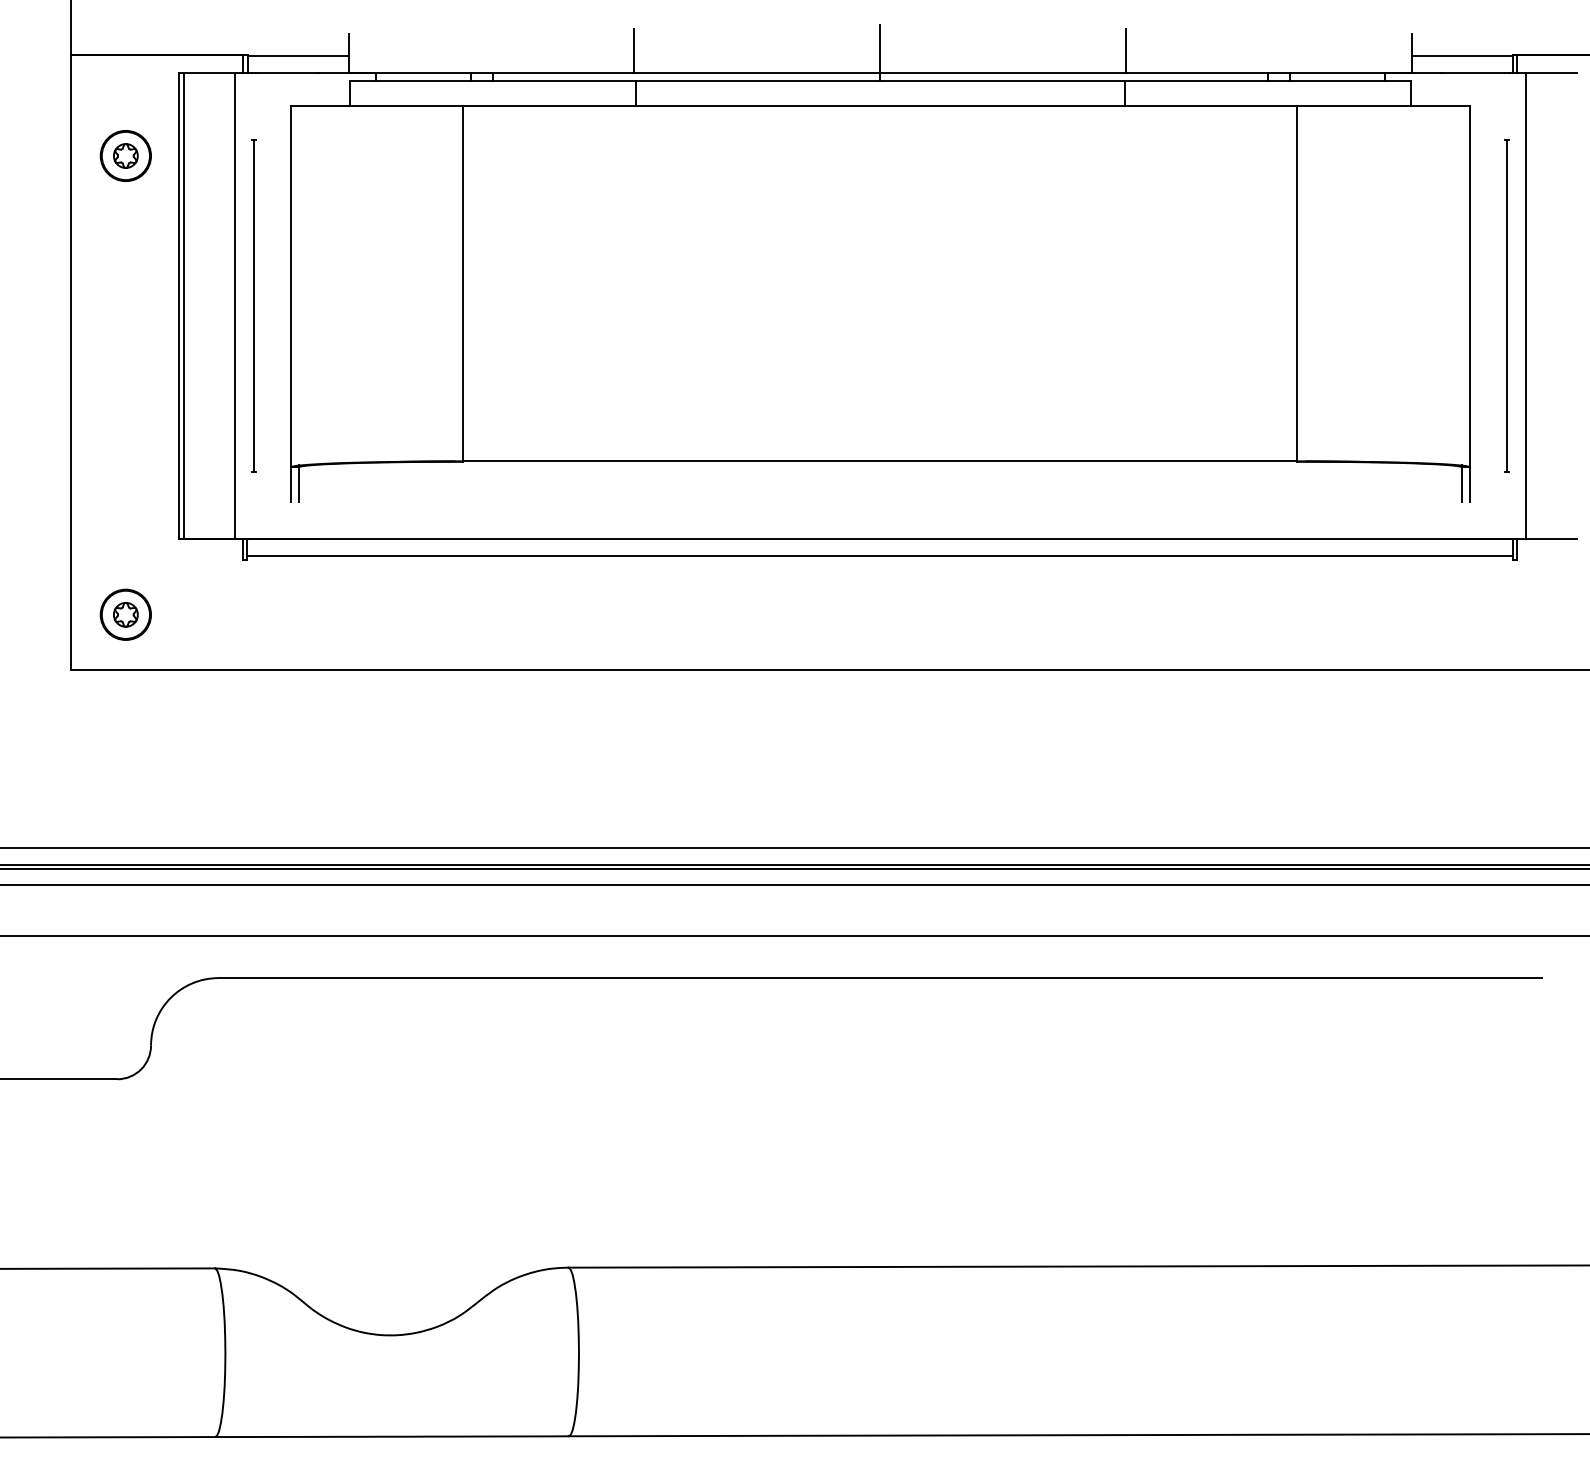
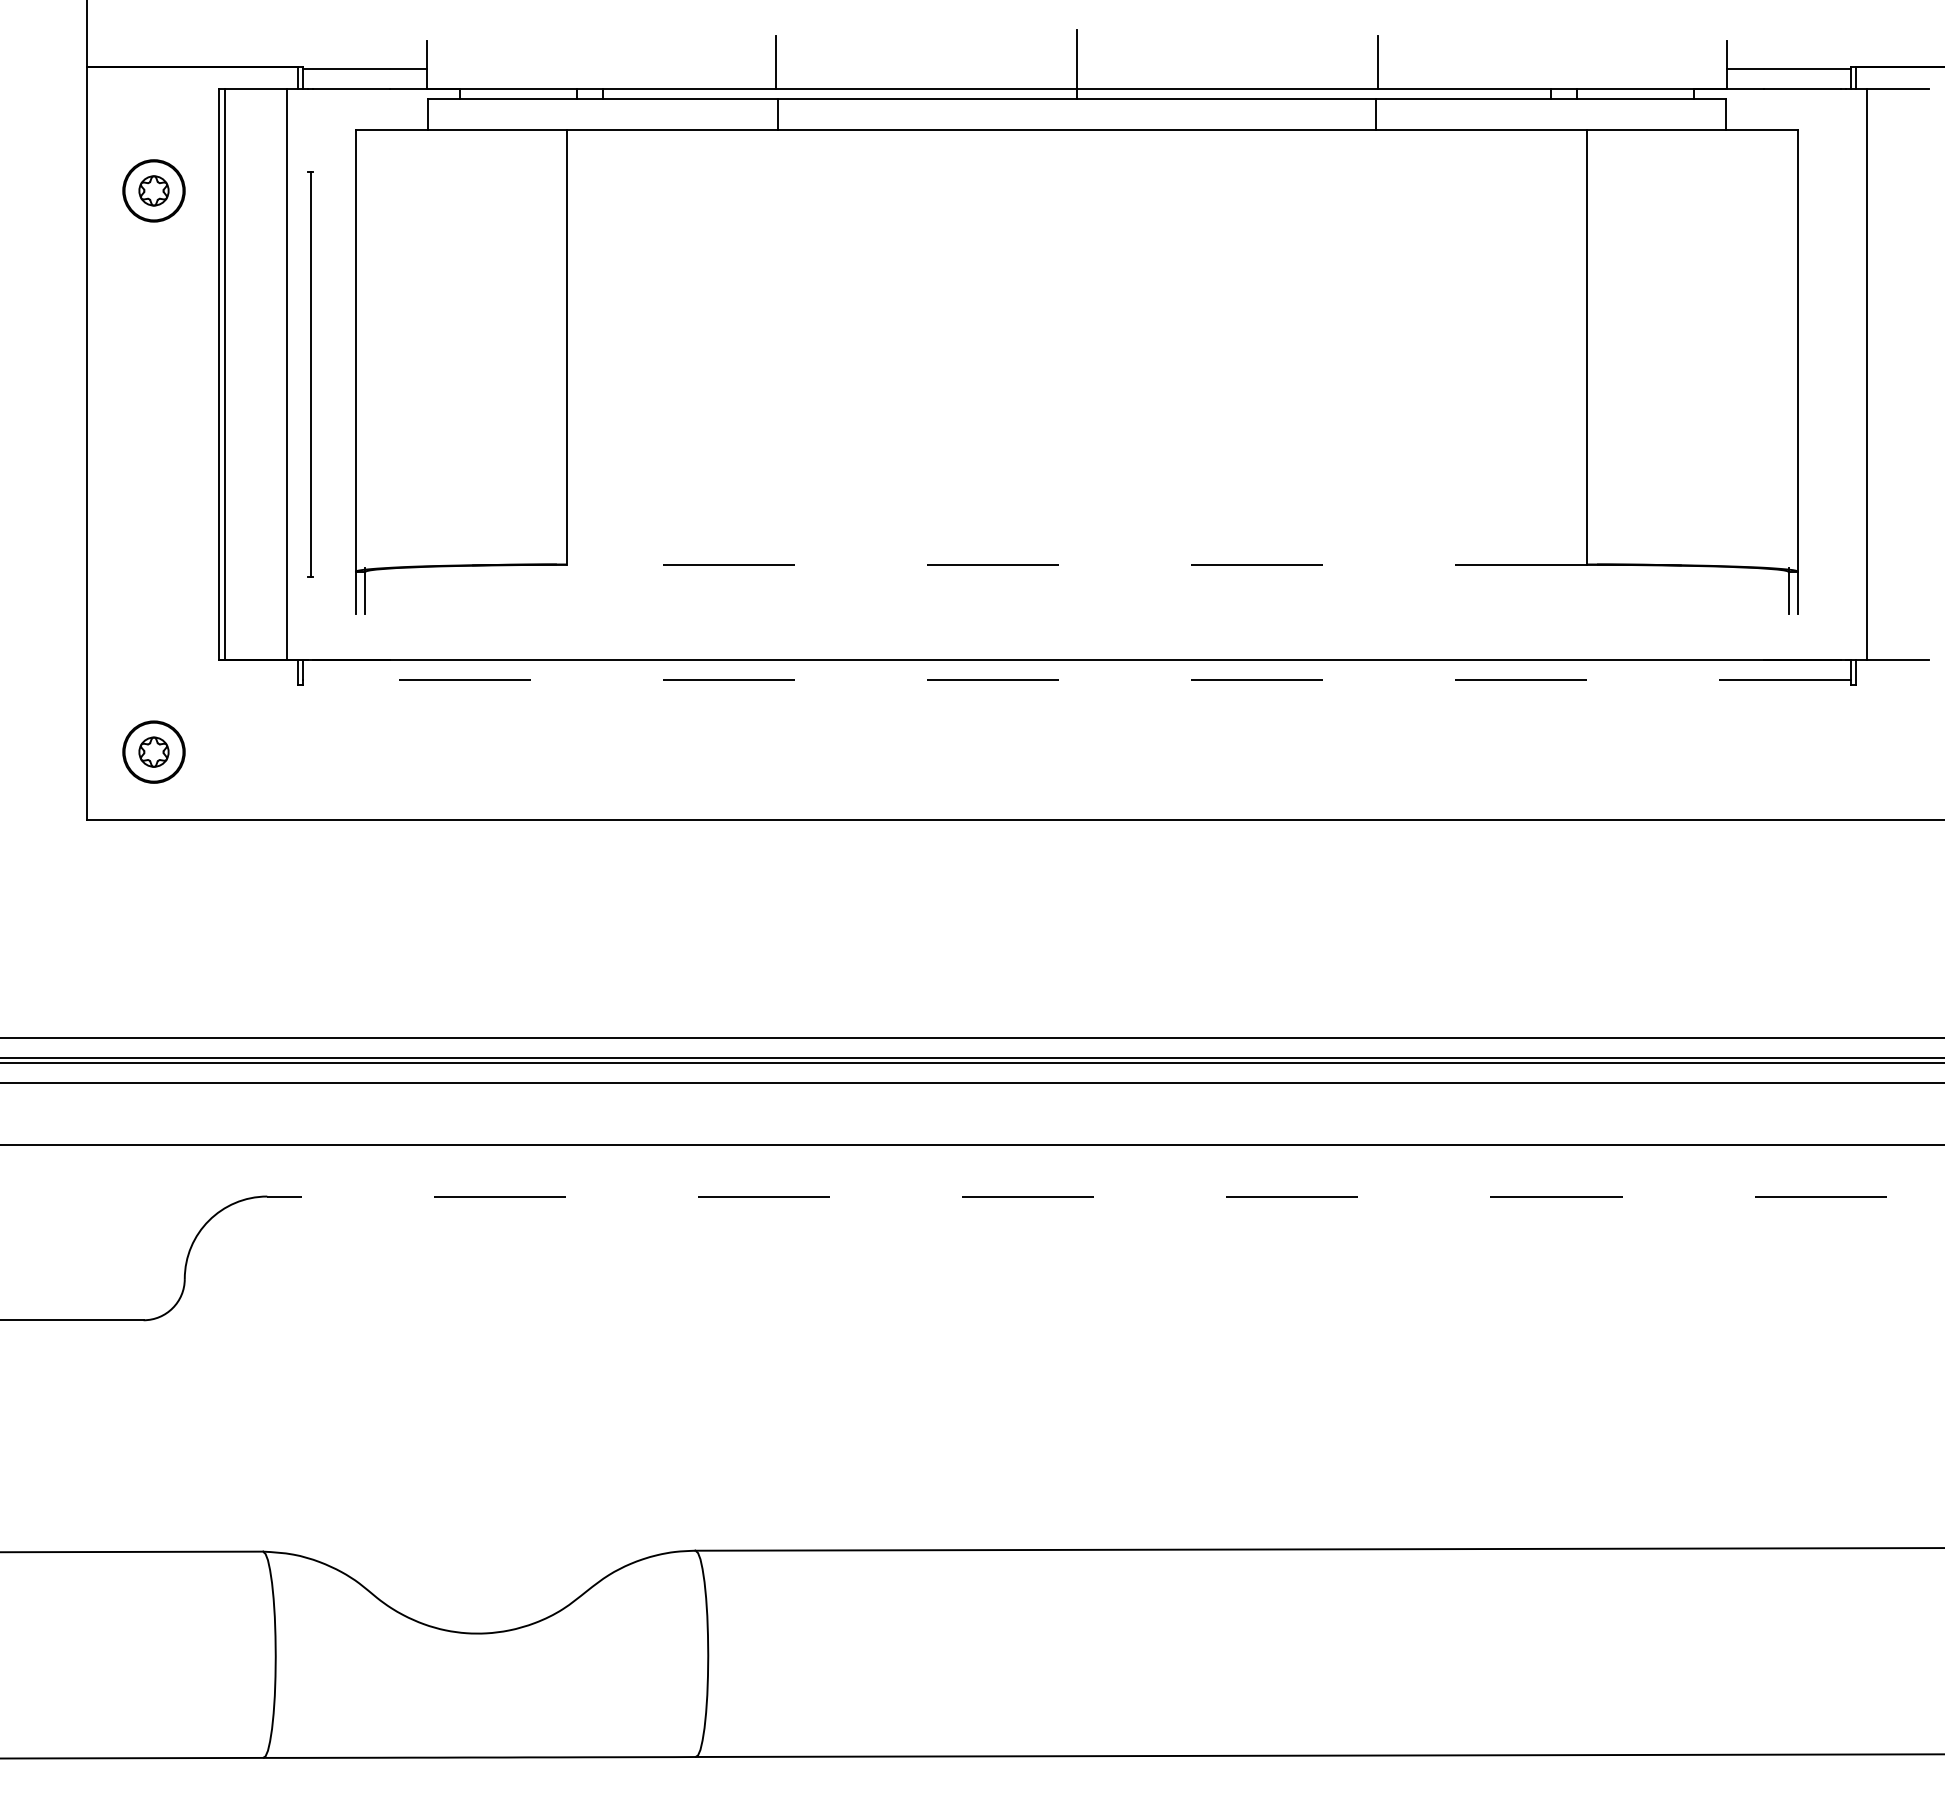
part: (1507, 306) -> (1843, 374), removed
line: (880, 461) -> (1076, 564), solid -> dashed
line: (880, 556) -> (1076, 680), solid -> dashed
line: (880, 978) -> (1076, 1196), solid -> dashed

